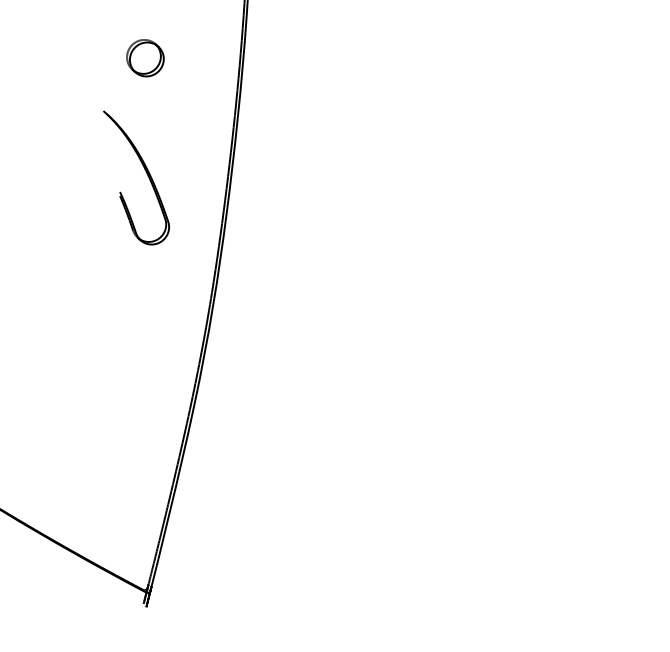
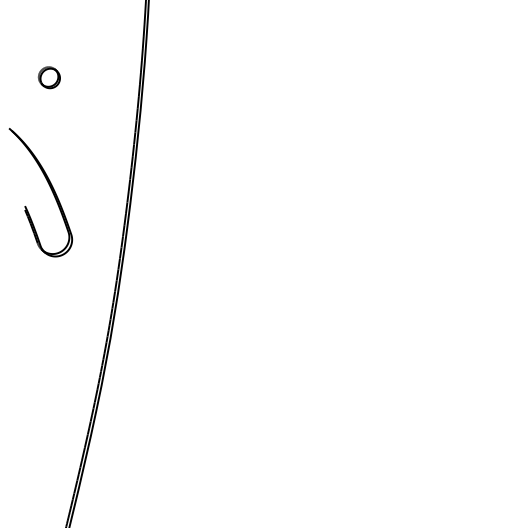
part: (145, 58) -> (49, 77), size x0.6

